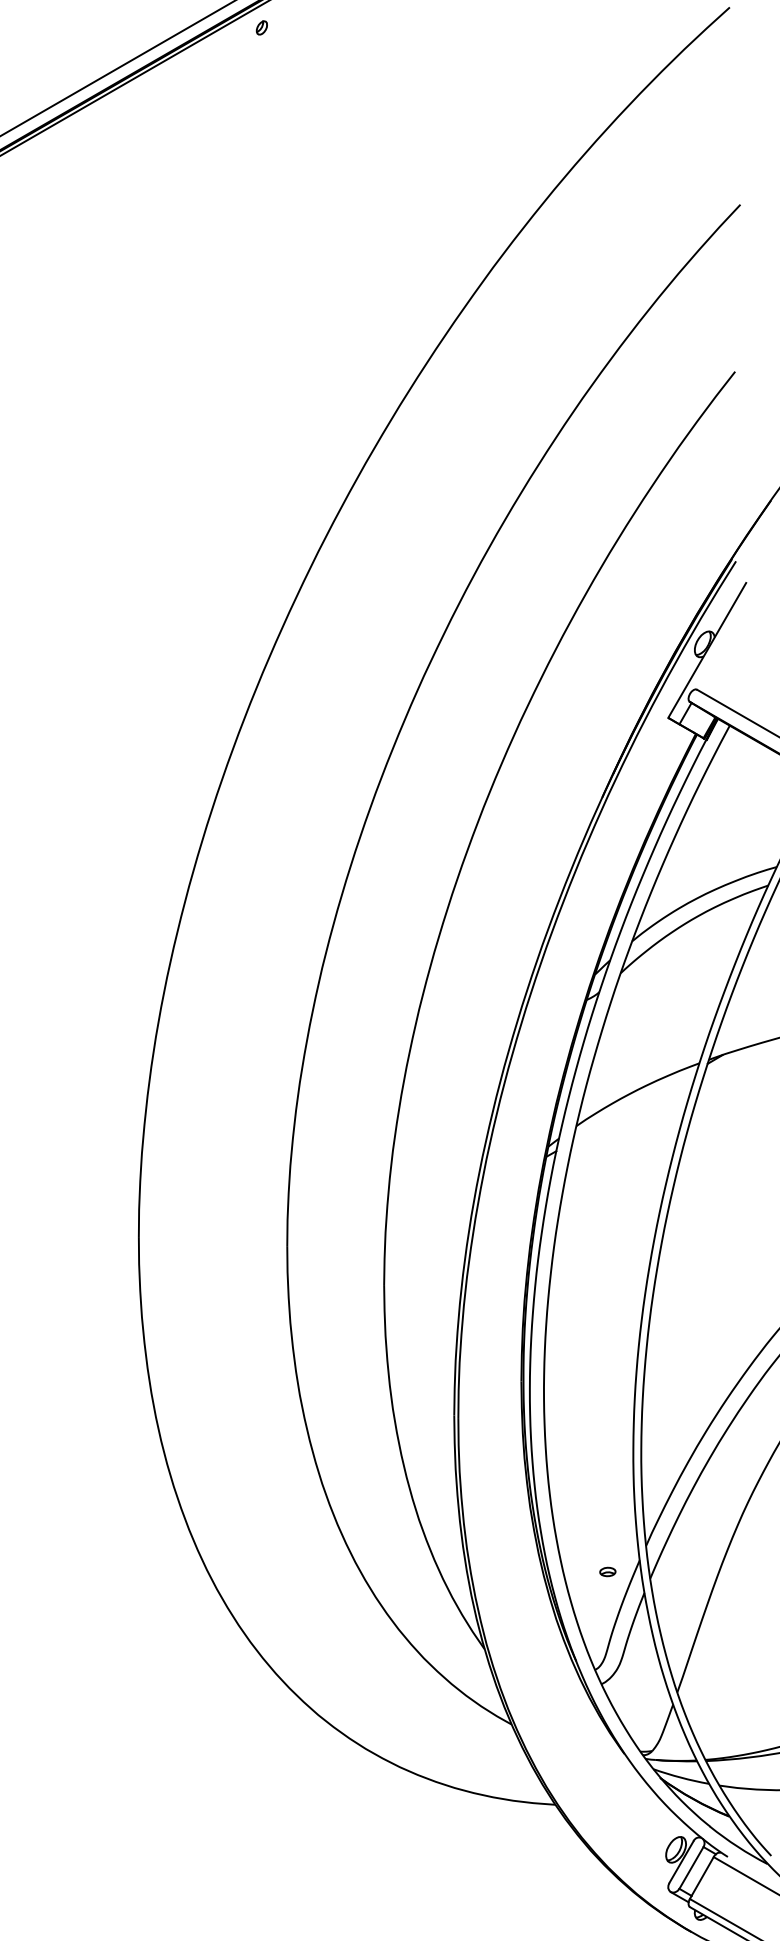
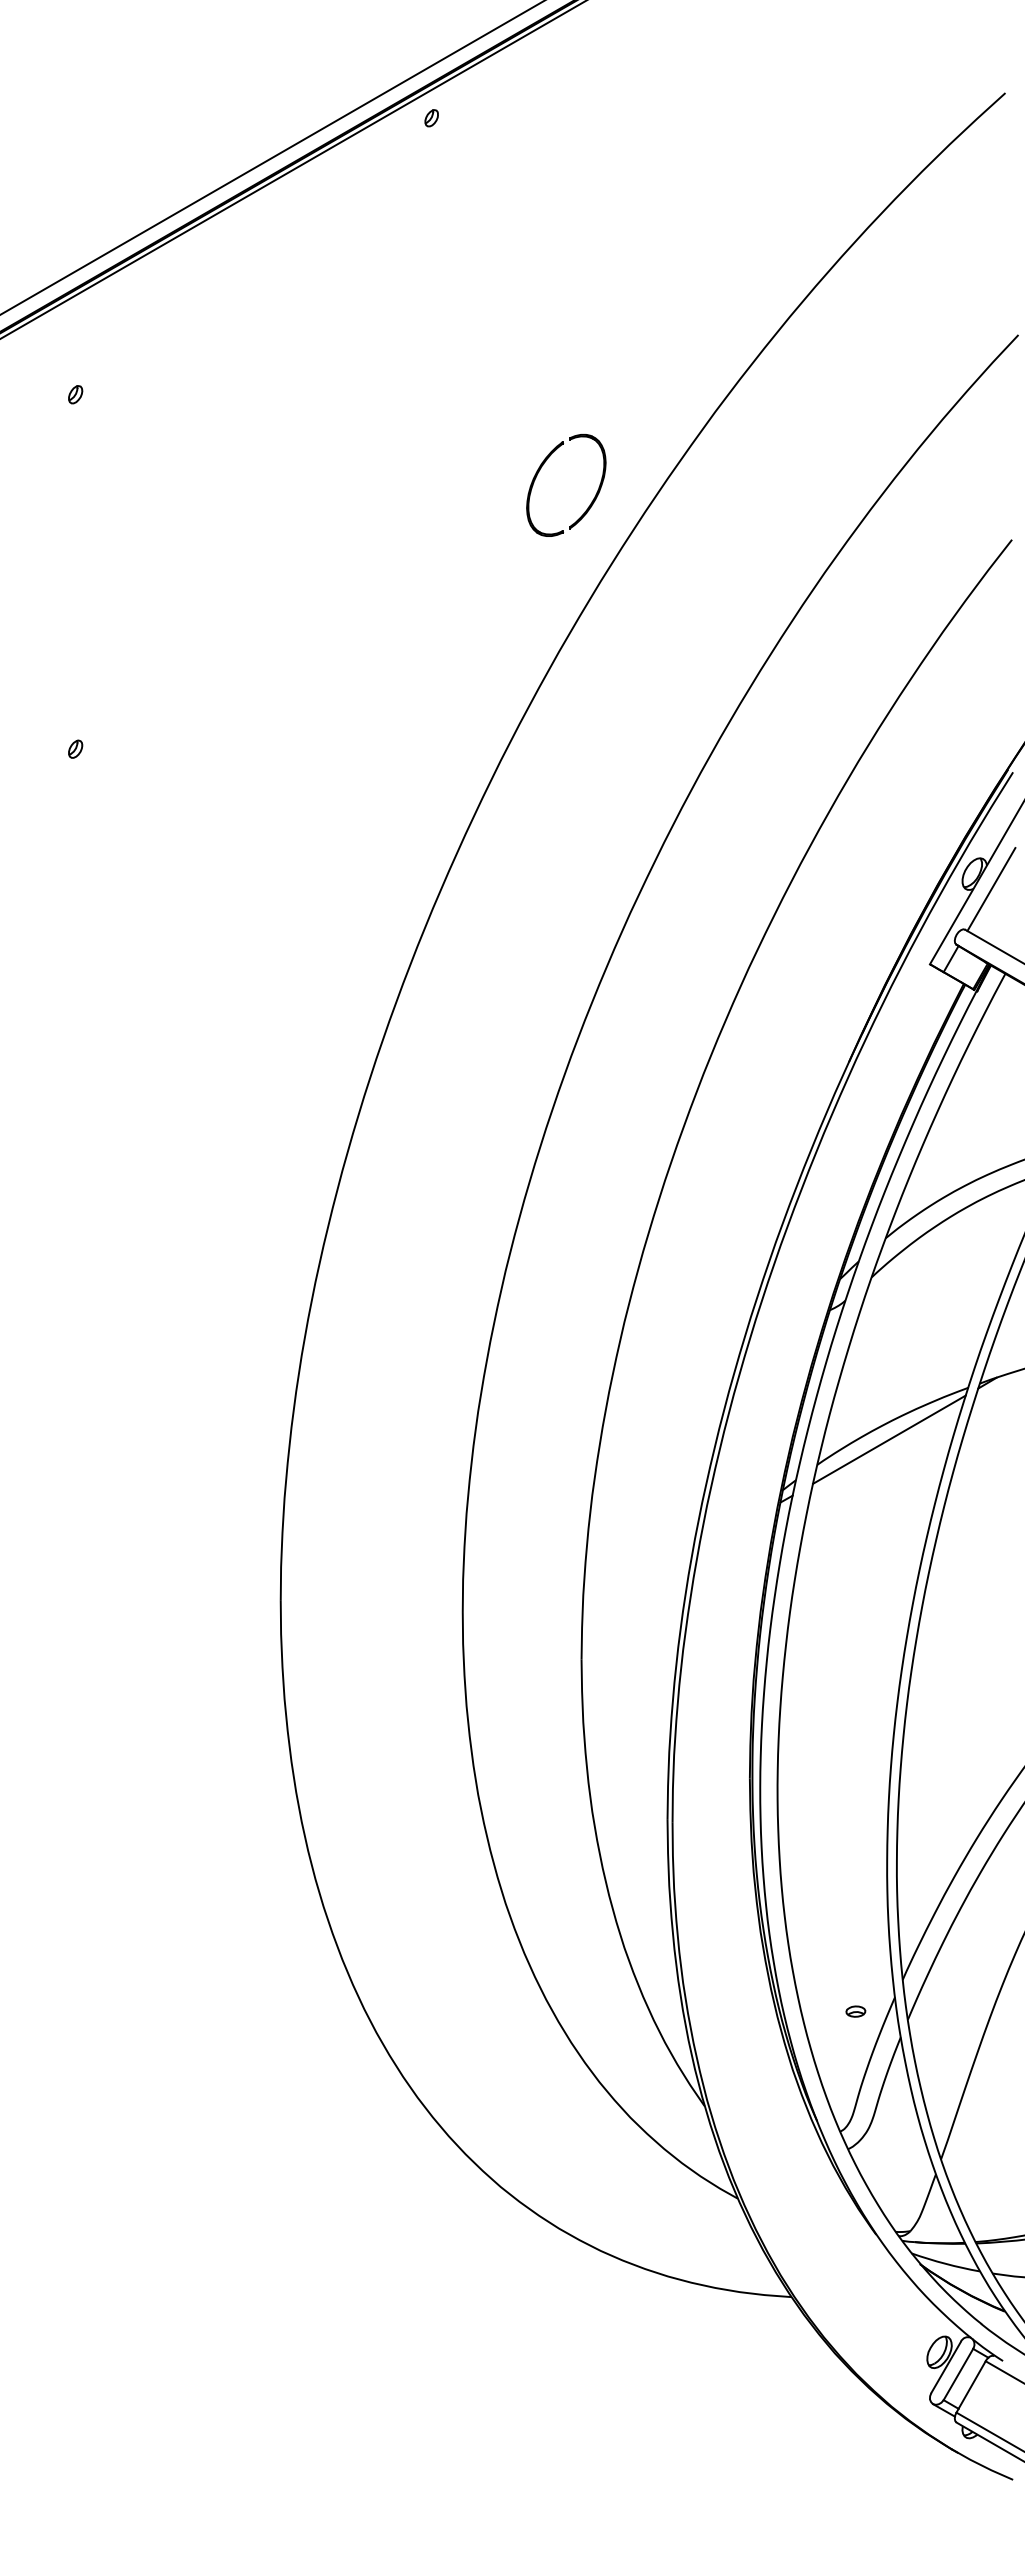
part: (392, 340) -> (591, 501), added
line: (718, 656) -> (991, 889), added
line: (635, 1105) -> (889, 1439), added

